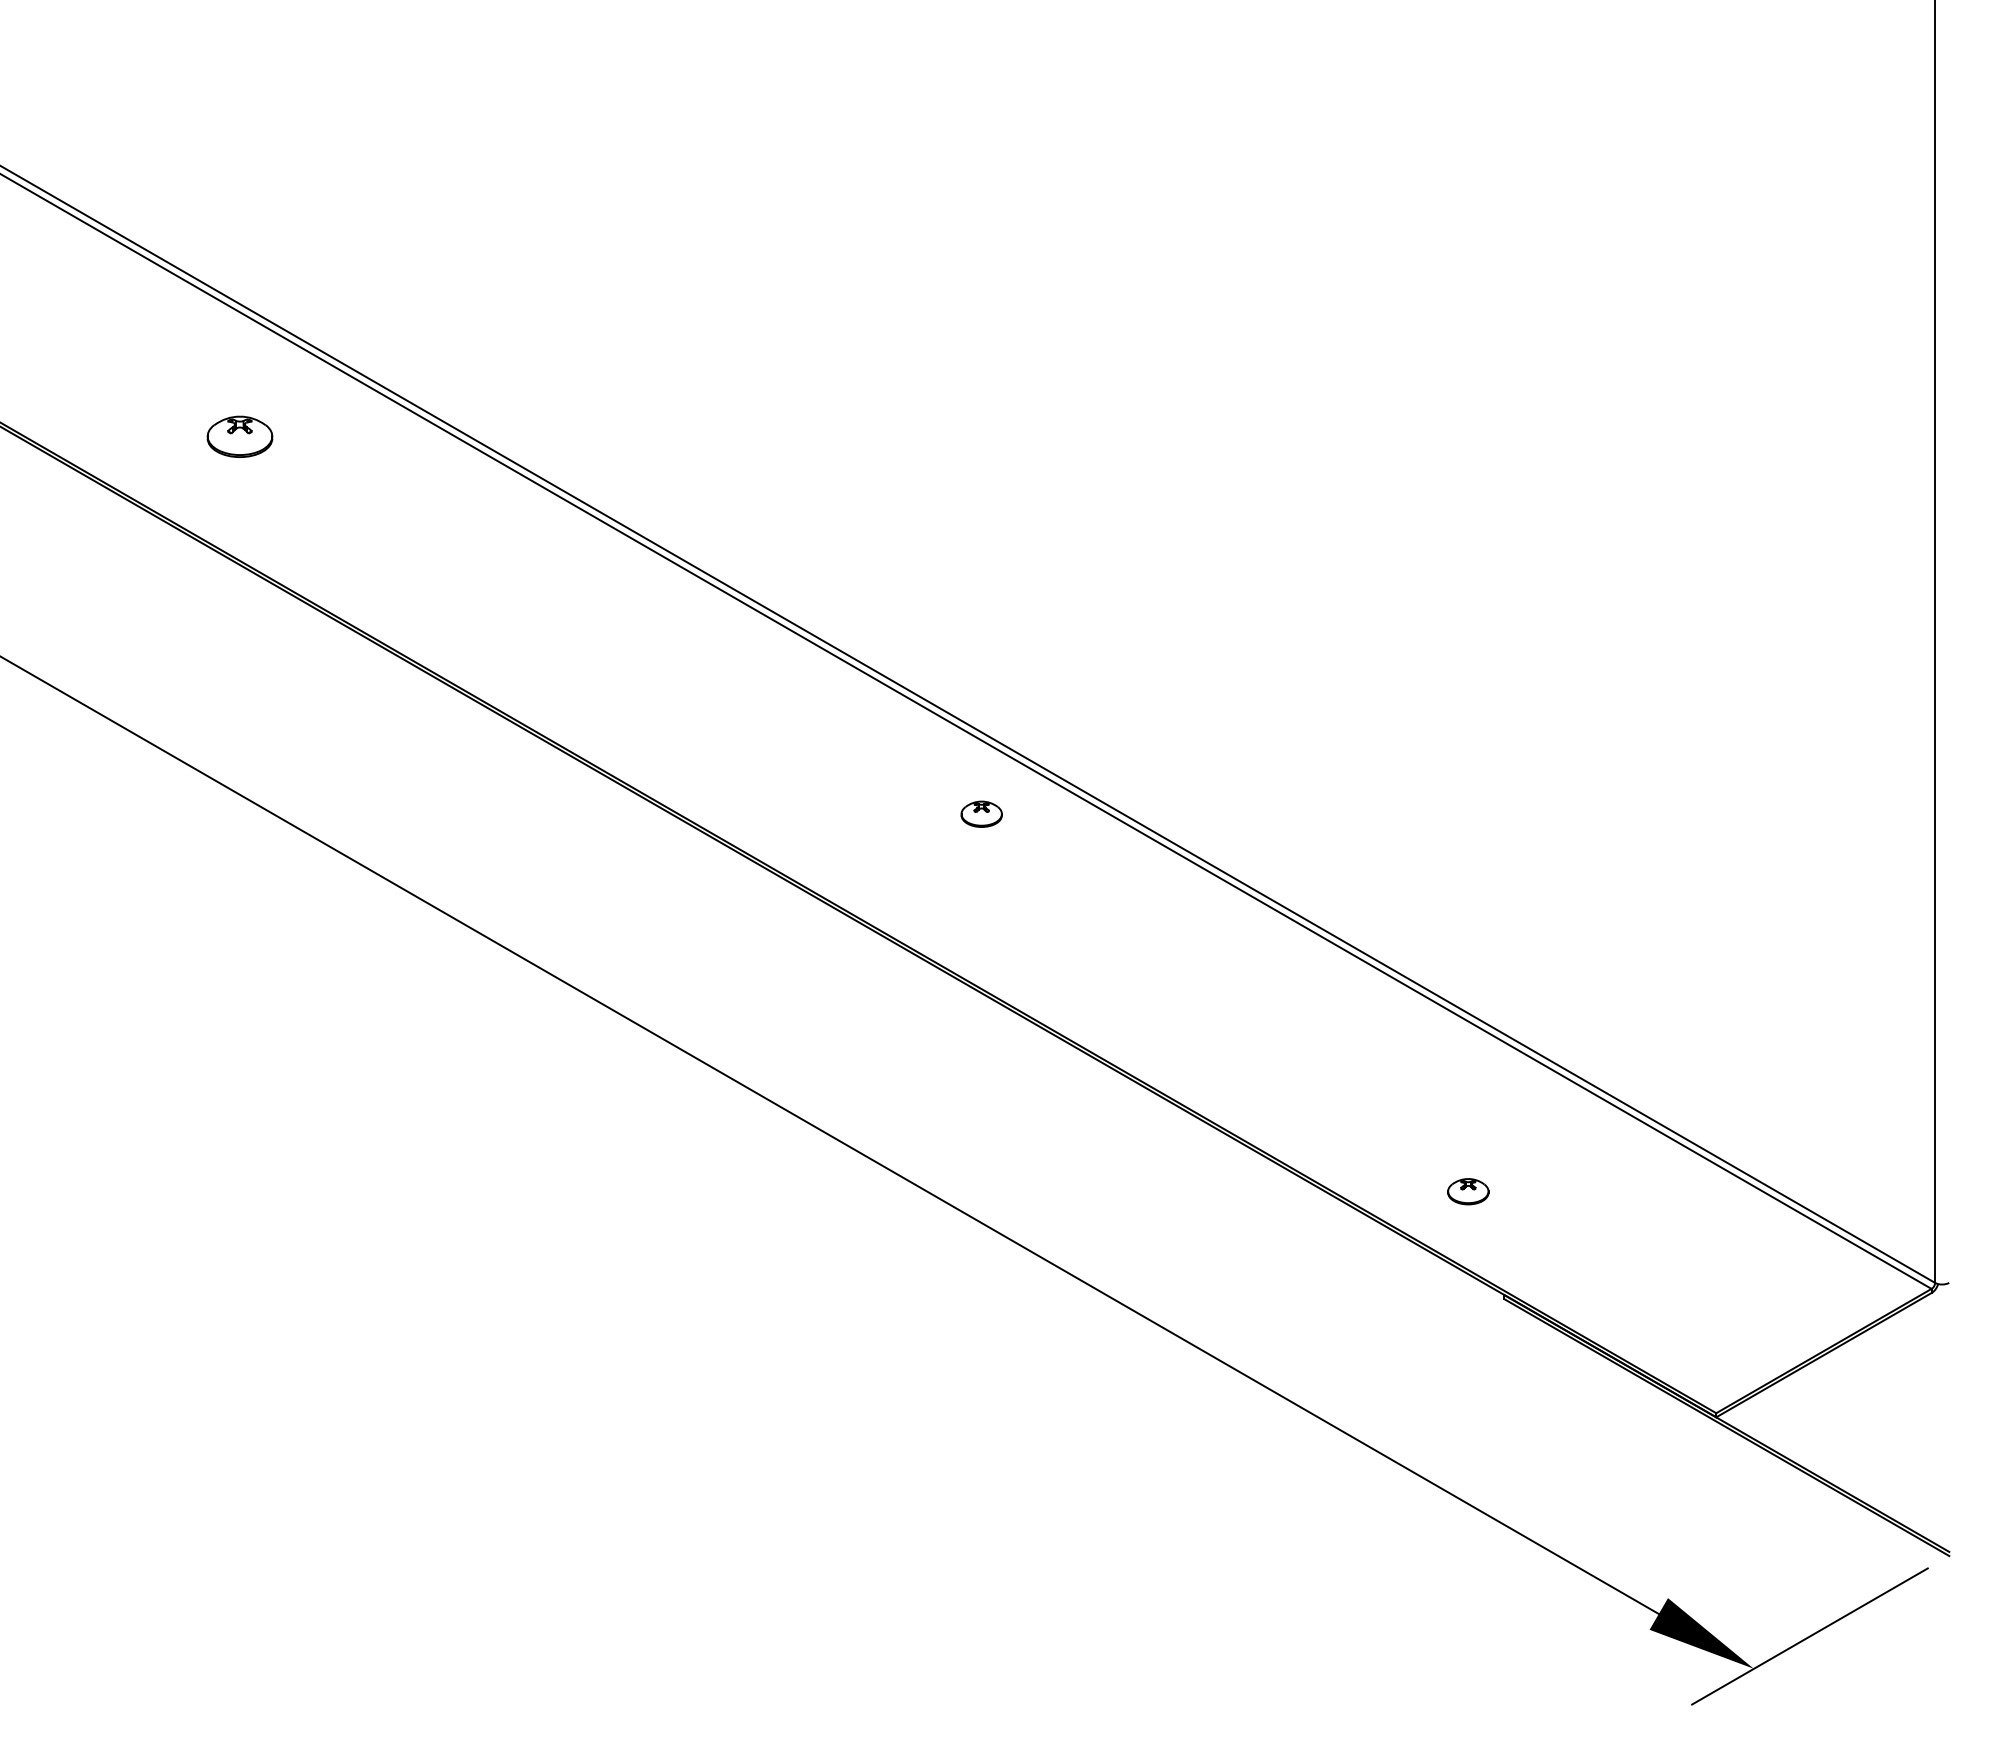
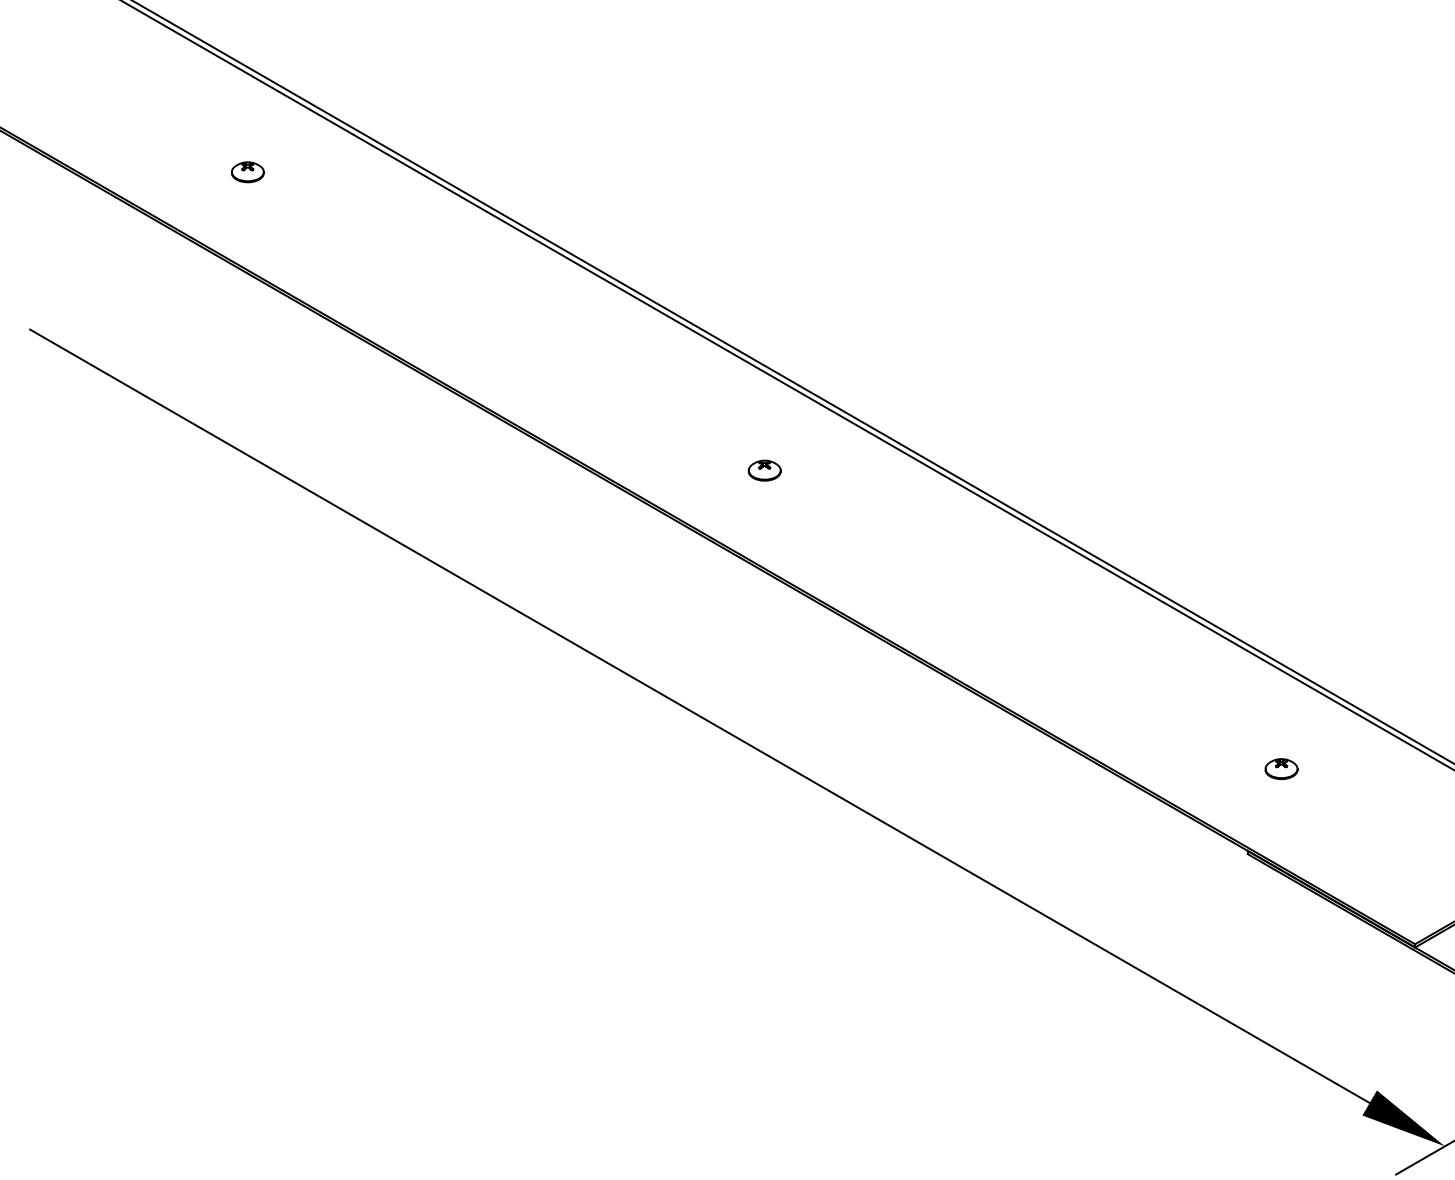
part: (239, 436) -> (247, 171), size x0.62
part: (981, 813) -> (764, 470), moved
part: (1468, 1191) -> (1281, 768), moved

